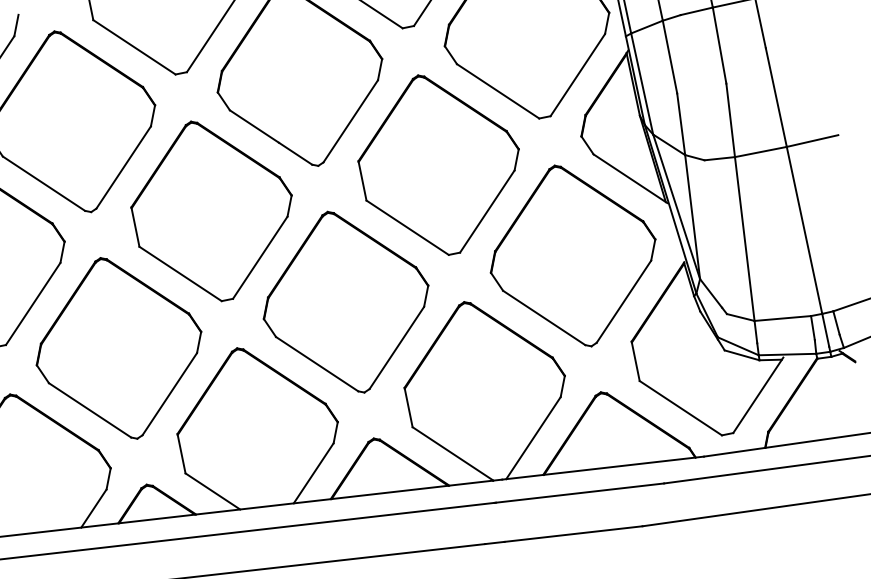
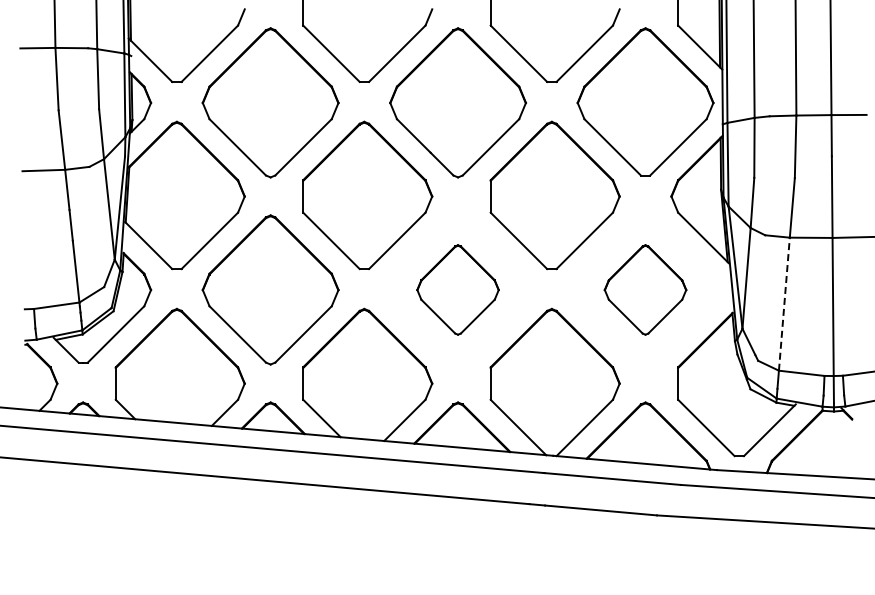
line: (744, 239) -> (784, 304), solid -> dashed
part: (572, 255) -> (645, 289), size x0.6
part: (345, 301) -> (457, 289), size x0.6

